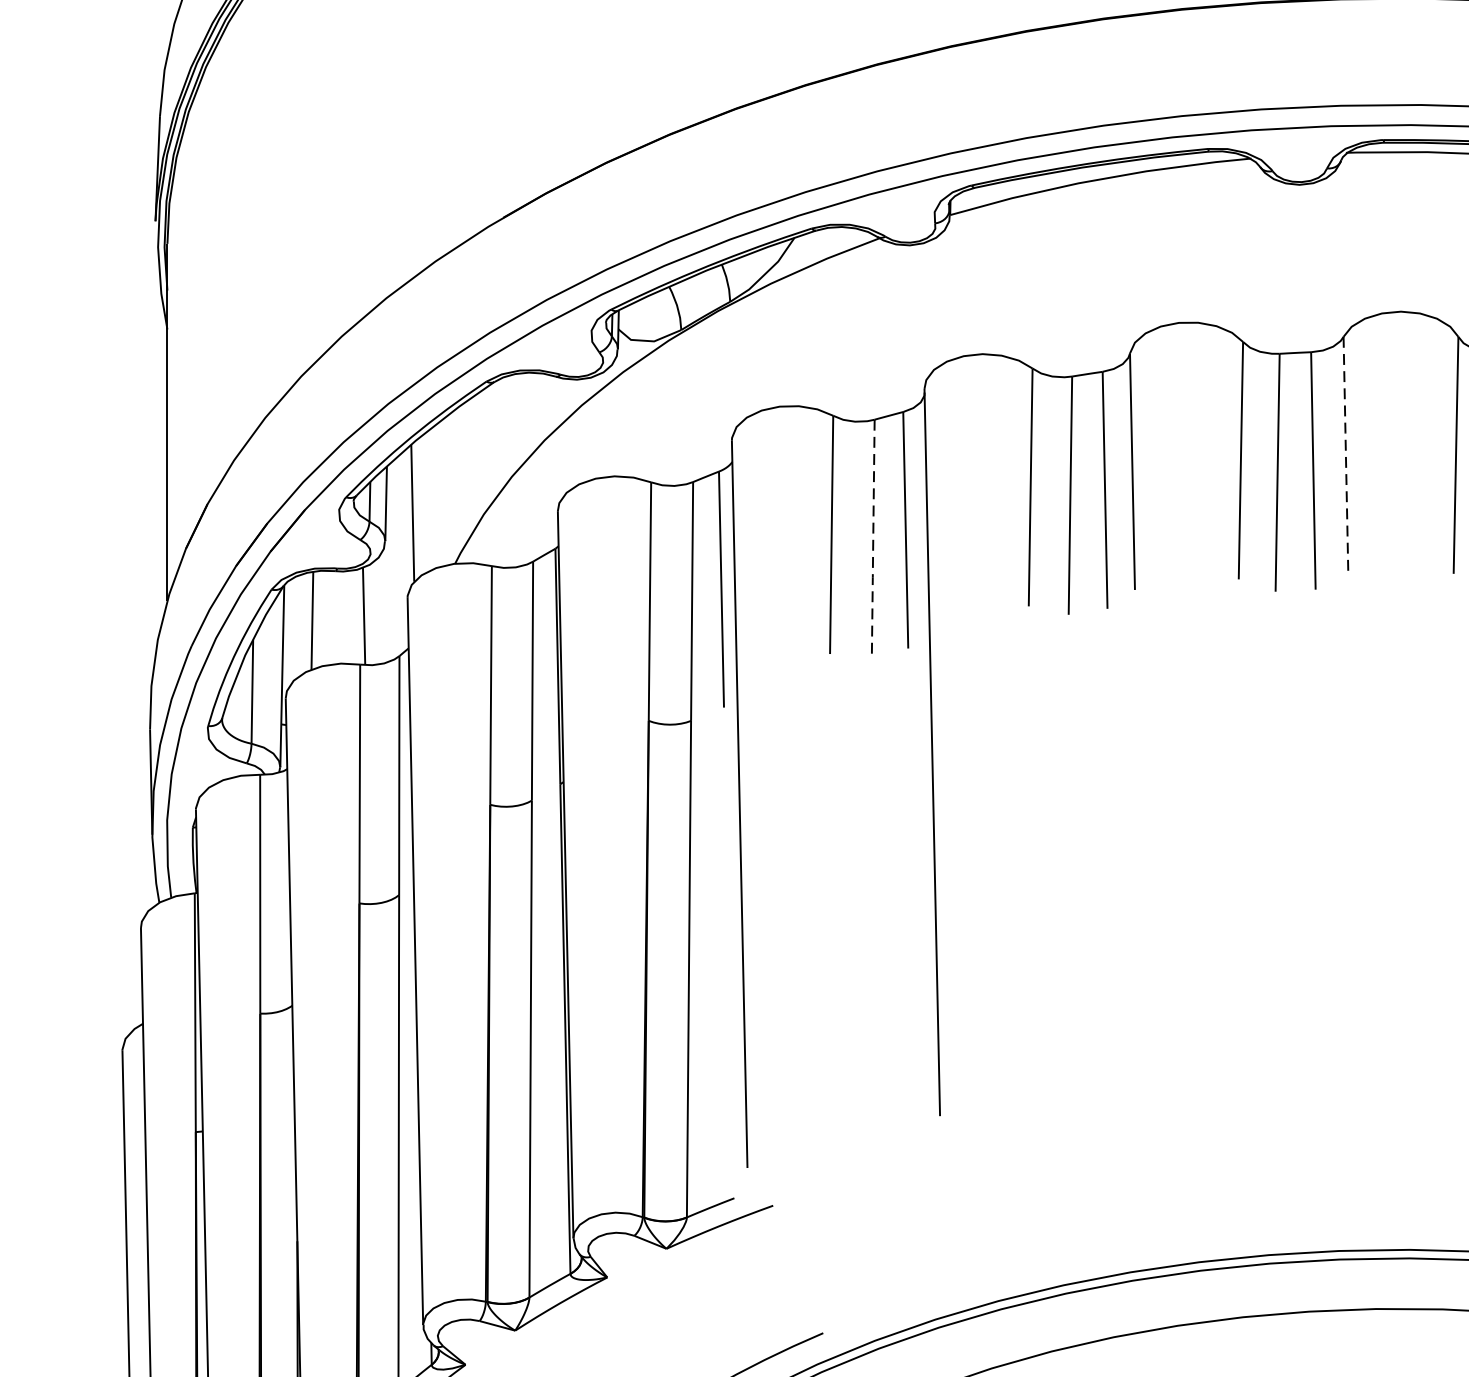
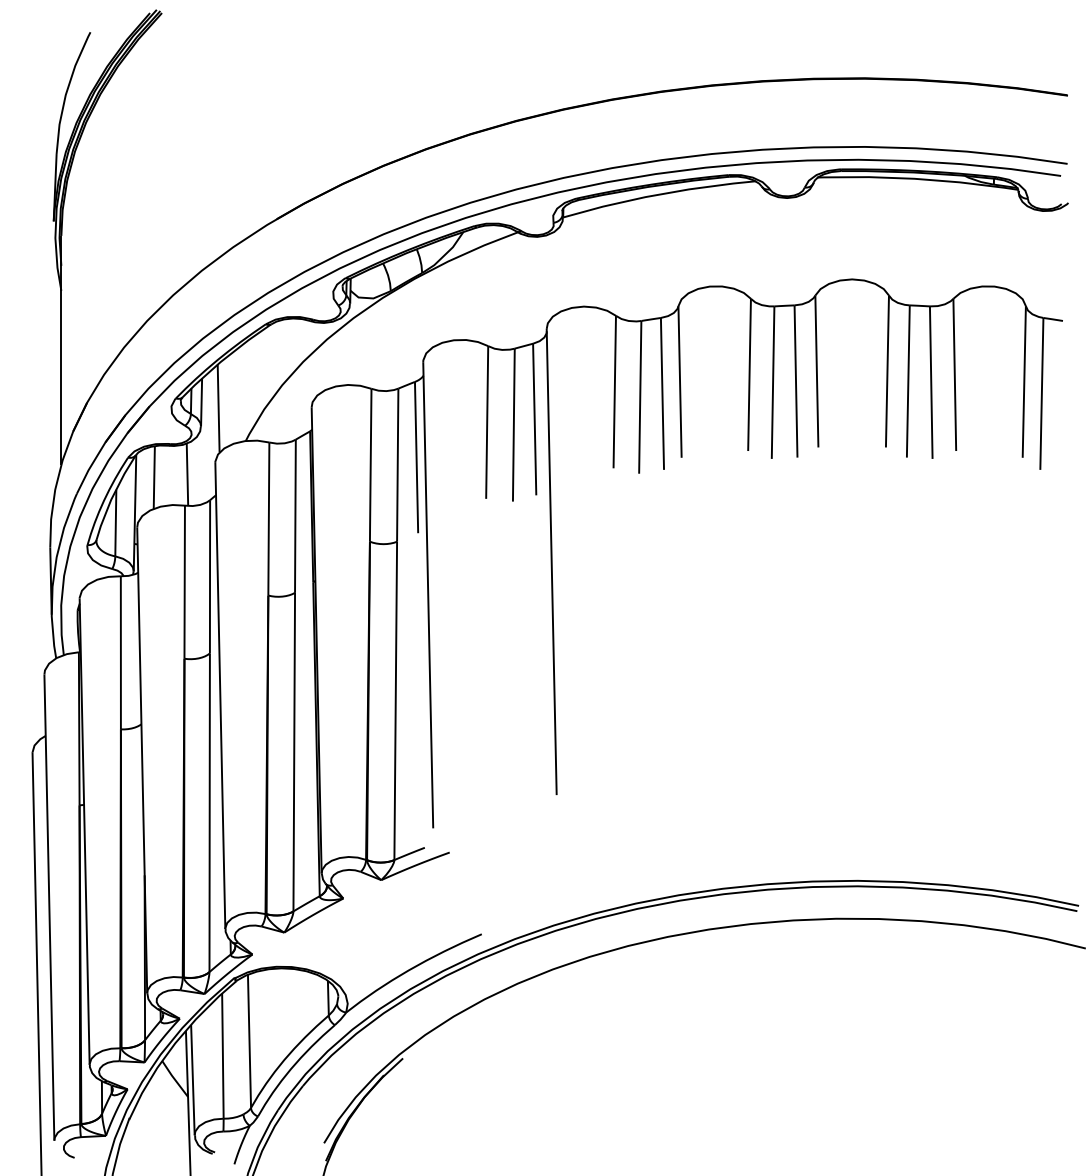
line: (1345, 455) -> (816, 371), dashed -> solid
line: (872, 539) -> (513, 425), dashed -> solid

